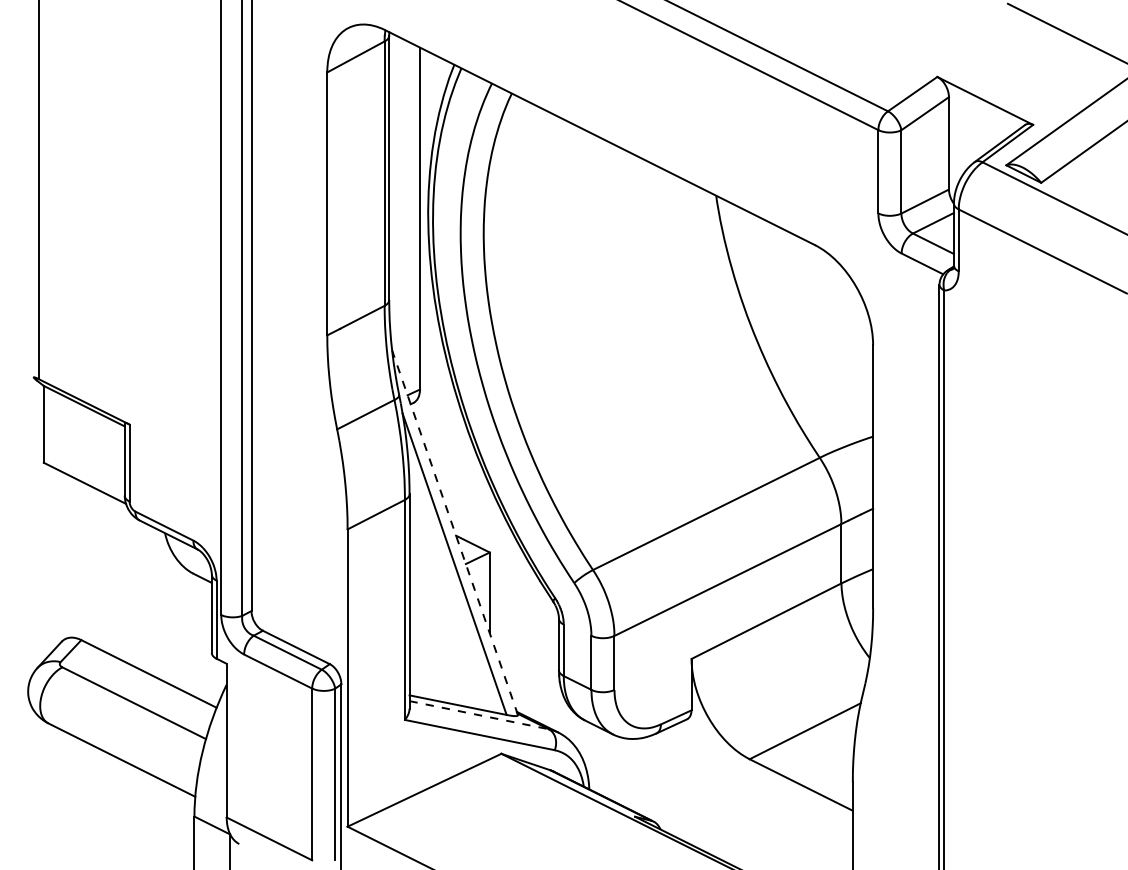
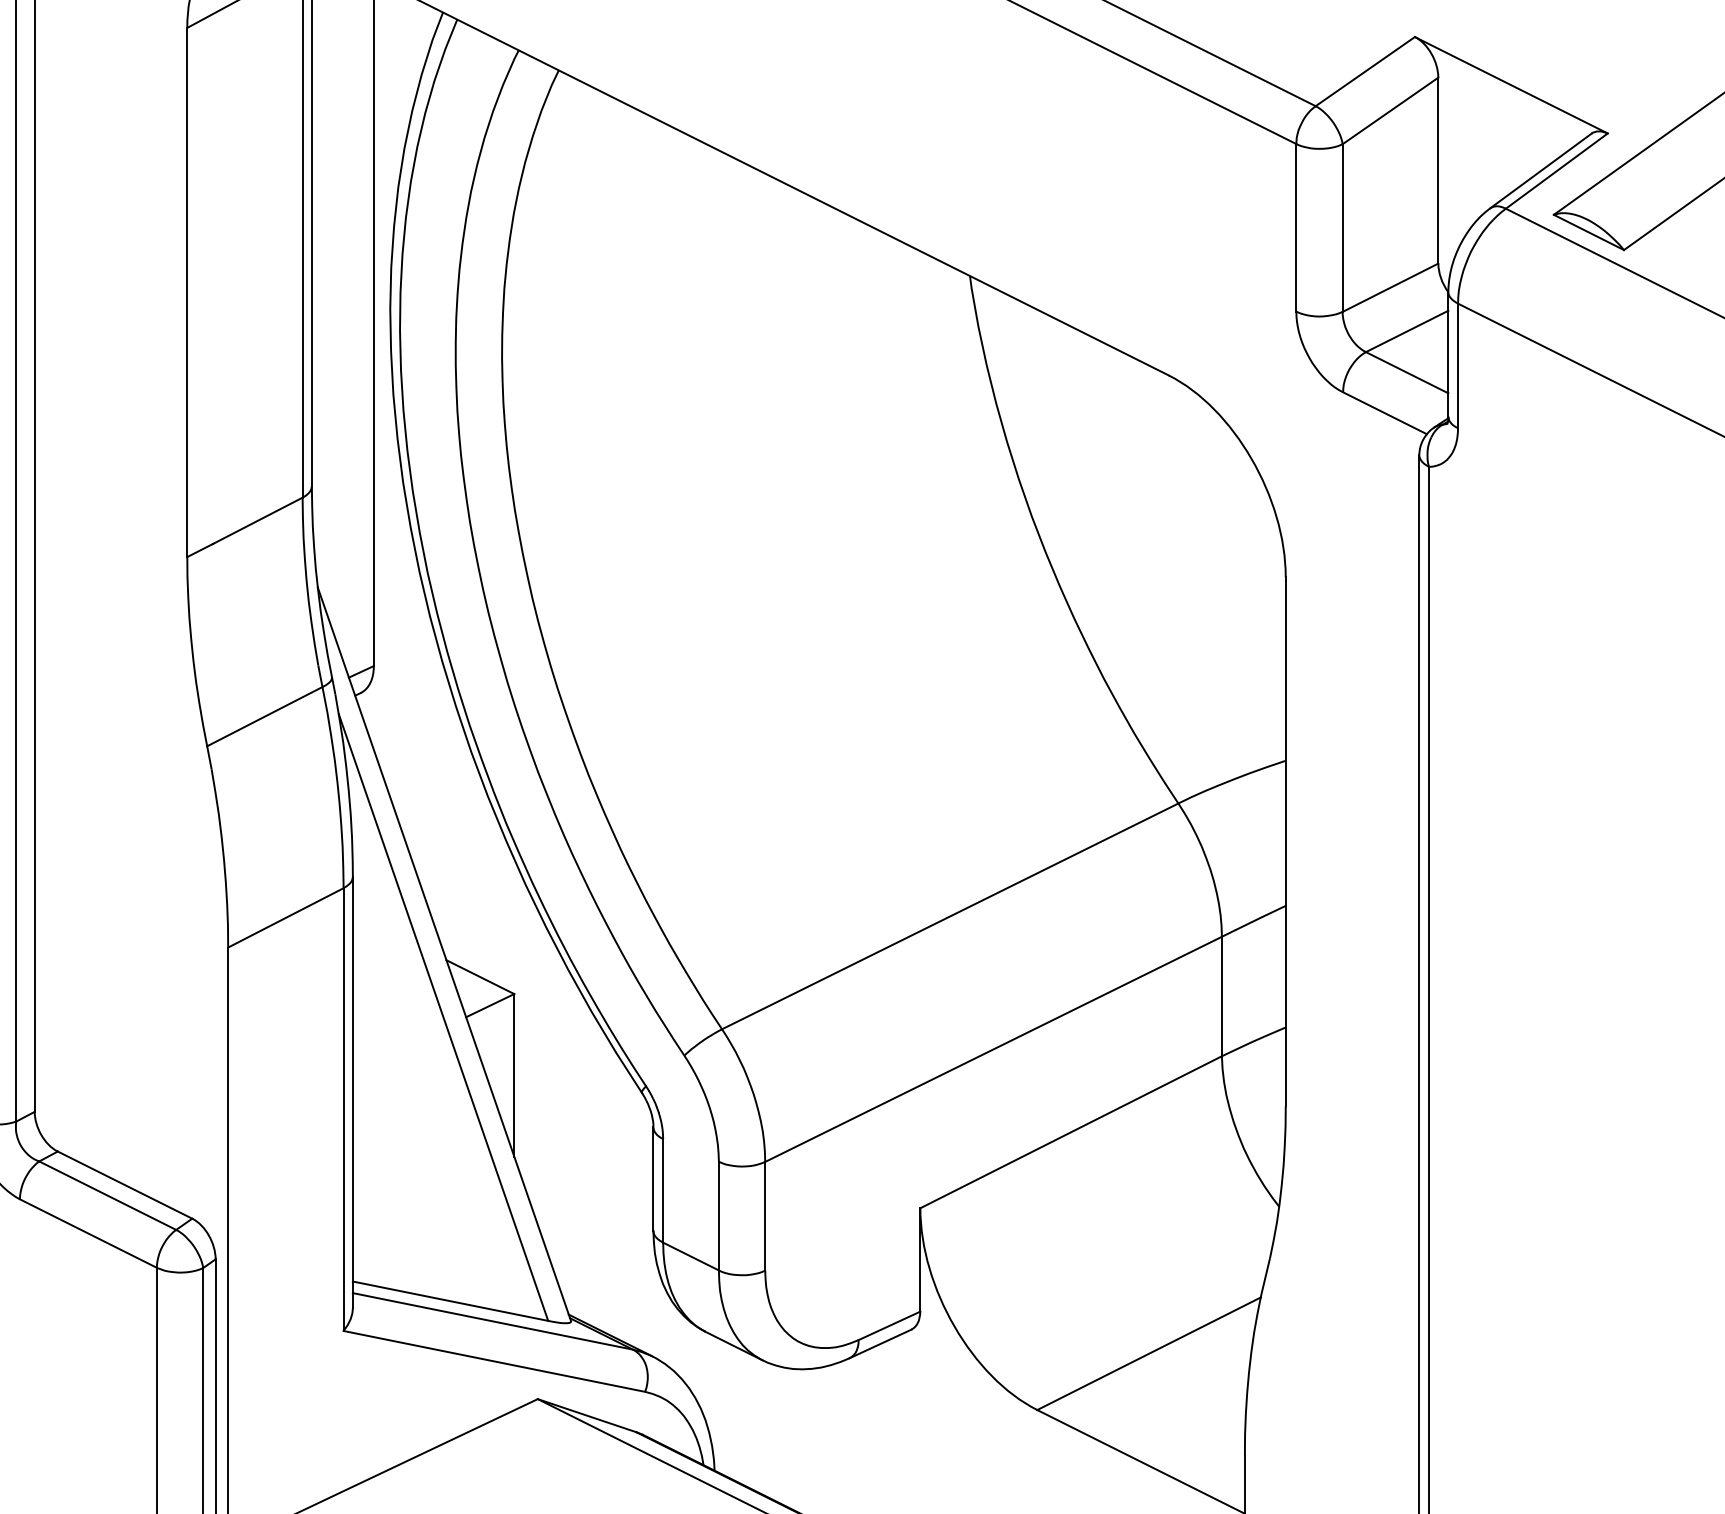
line: (455, 532) -> (445, 953), dashed -> solid
line: (479, 715) -> (493, 1322), dashed -> solid

